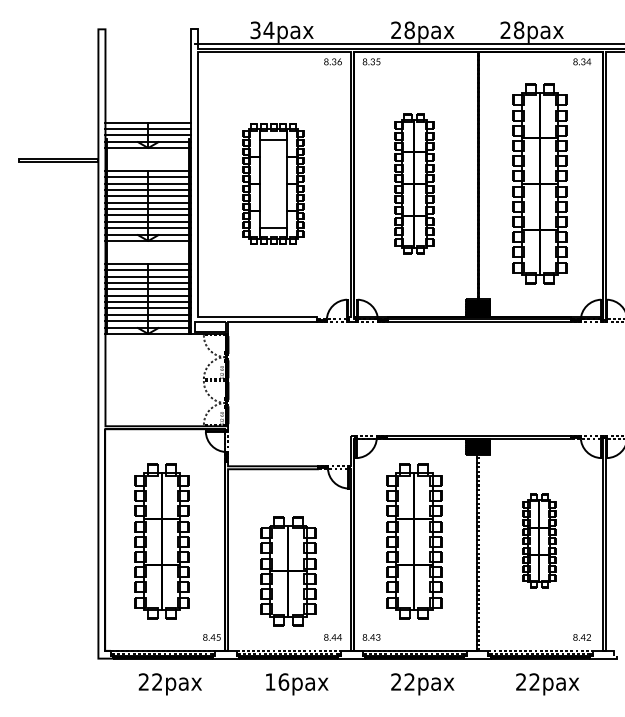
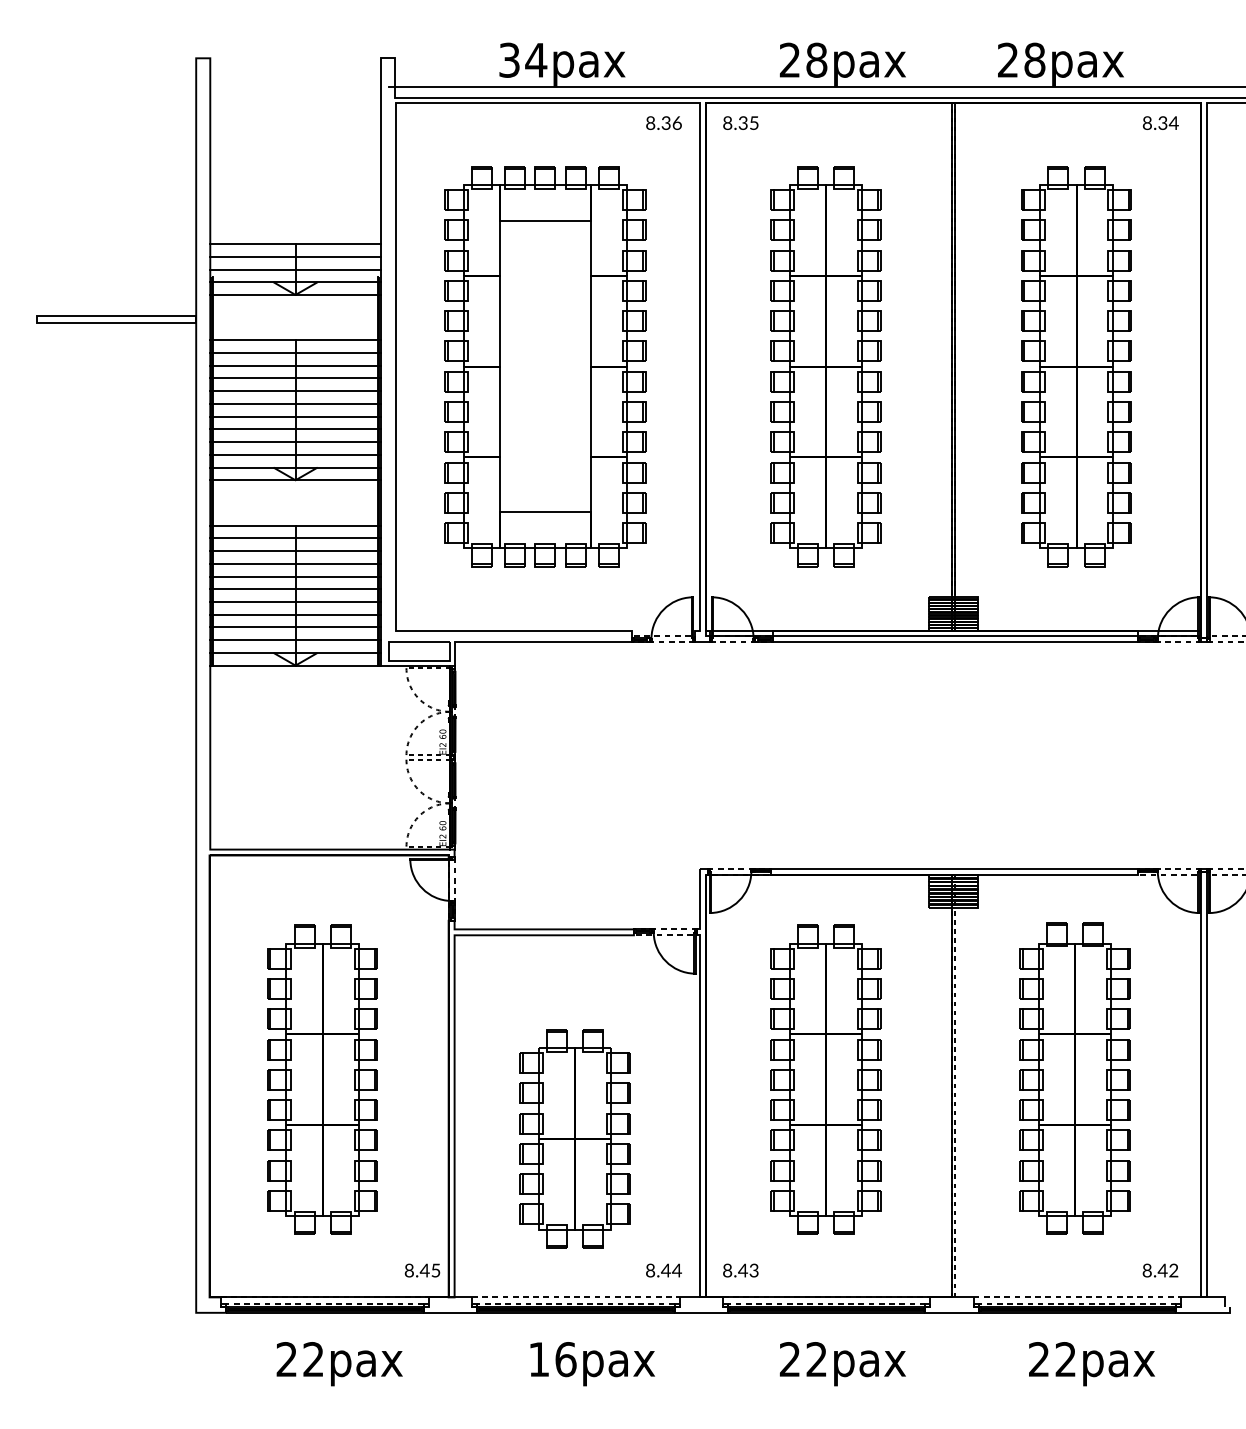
part: (273, 183) -> (545, 365), size x1.67
part: (414, 183) -> (826, 365), size x1.43
part: (539, 540) -> (1075, 1077), size x1.67

